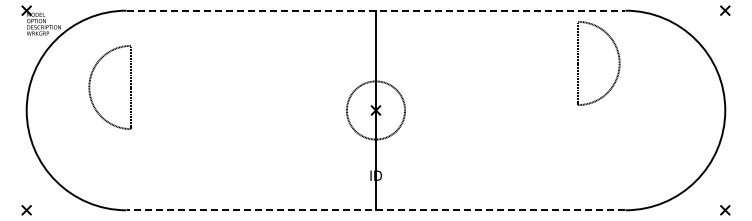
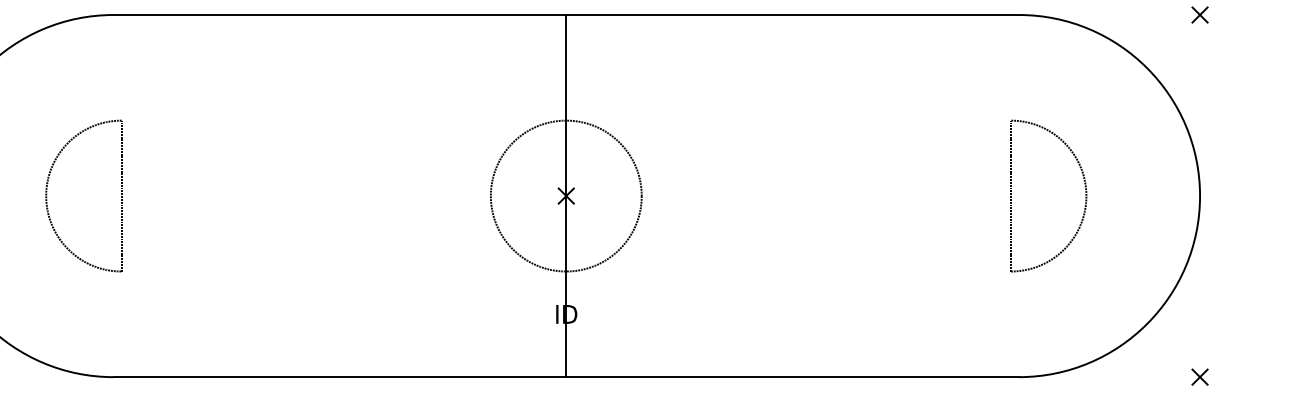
line: (376, 10) -> (567, 14), dashed -> solid
part: (578, 63) -> (1011, 196), moved
part: (90, 87) -> (48, 196), moved
circle: (375, 110) -> (565, 196), size x1.43
line: (375, 210) -> (565, 377), dashed -> solid

